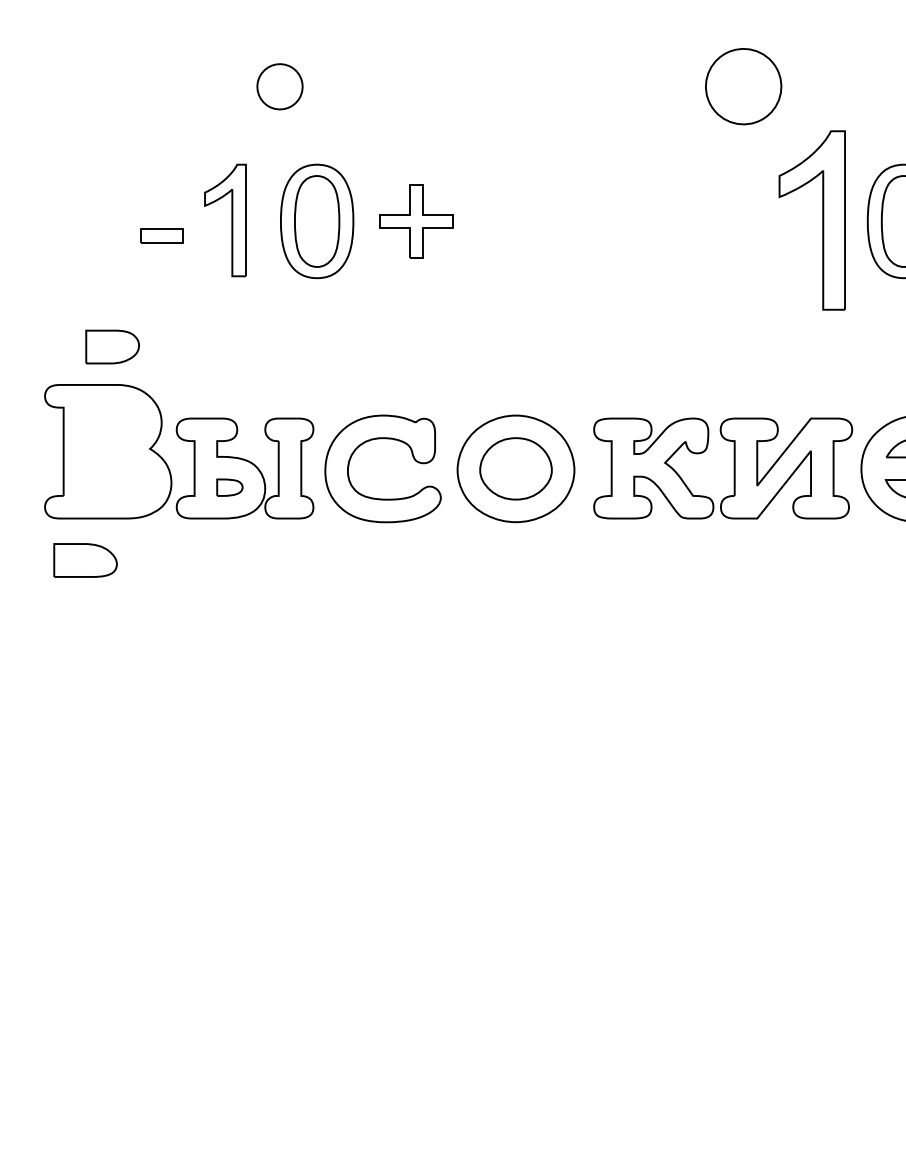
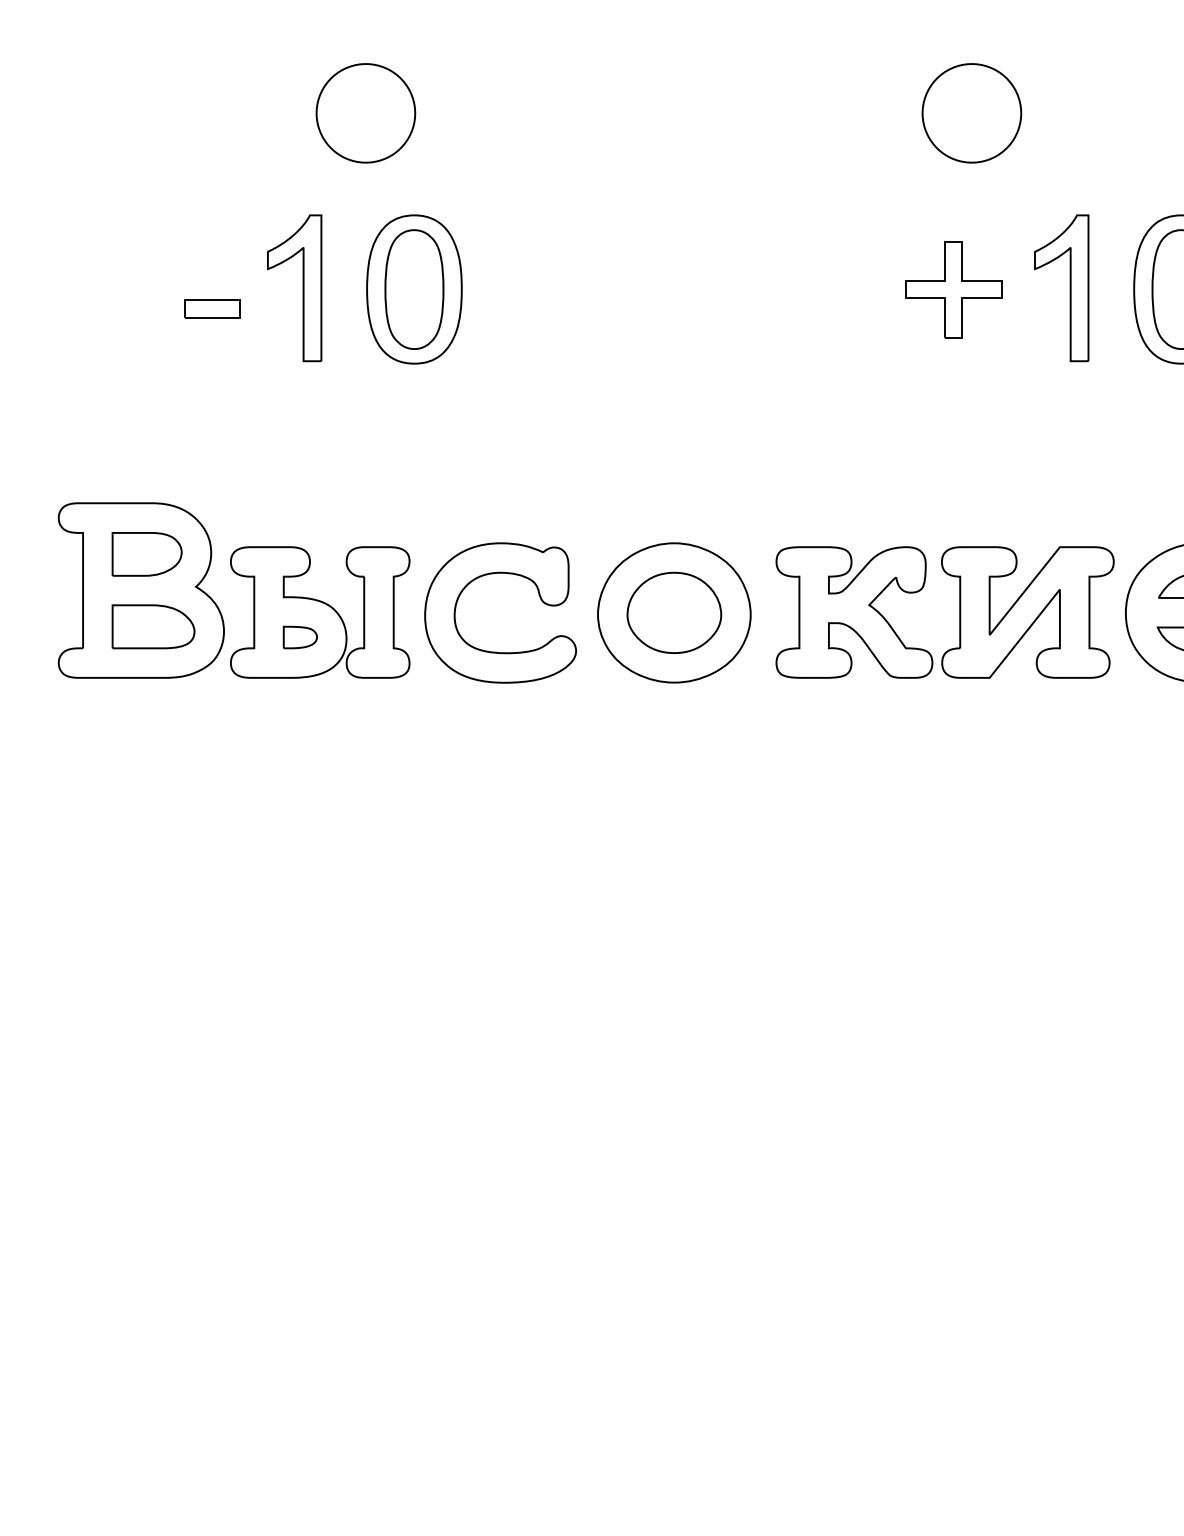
part: (279, 86) -> (365, 113), size x1.67
part: (812, 220) -> (1061, 288), size x0.62
part: (416, 221) -> (953, 289), moved
part: (112, 346) -> (146, 553), moved
part: (85, 560) -> (153, 626), moved

